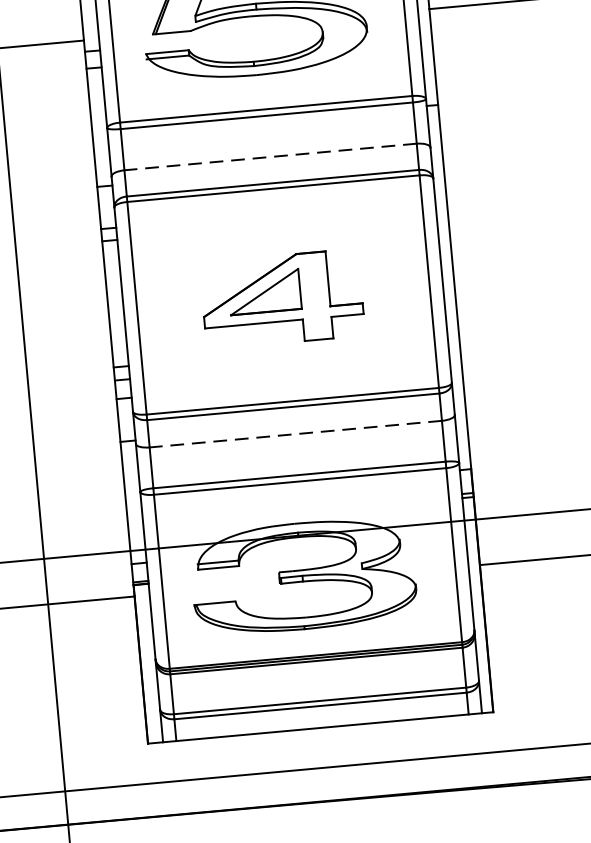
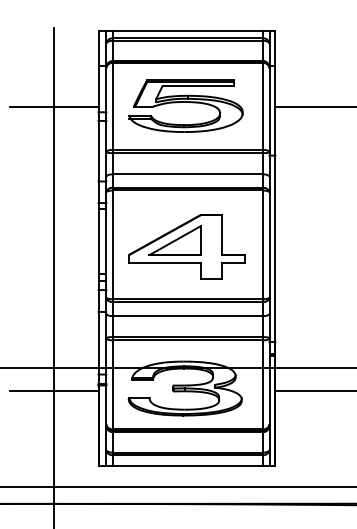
line: (269, 157) -> (187, 174), dashed -> solid
part: (280, 298) -> (186, 246), size x1.43
line: (295, 434) -> (187, 316), dashed -> solid

